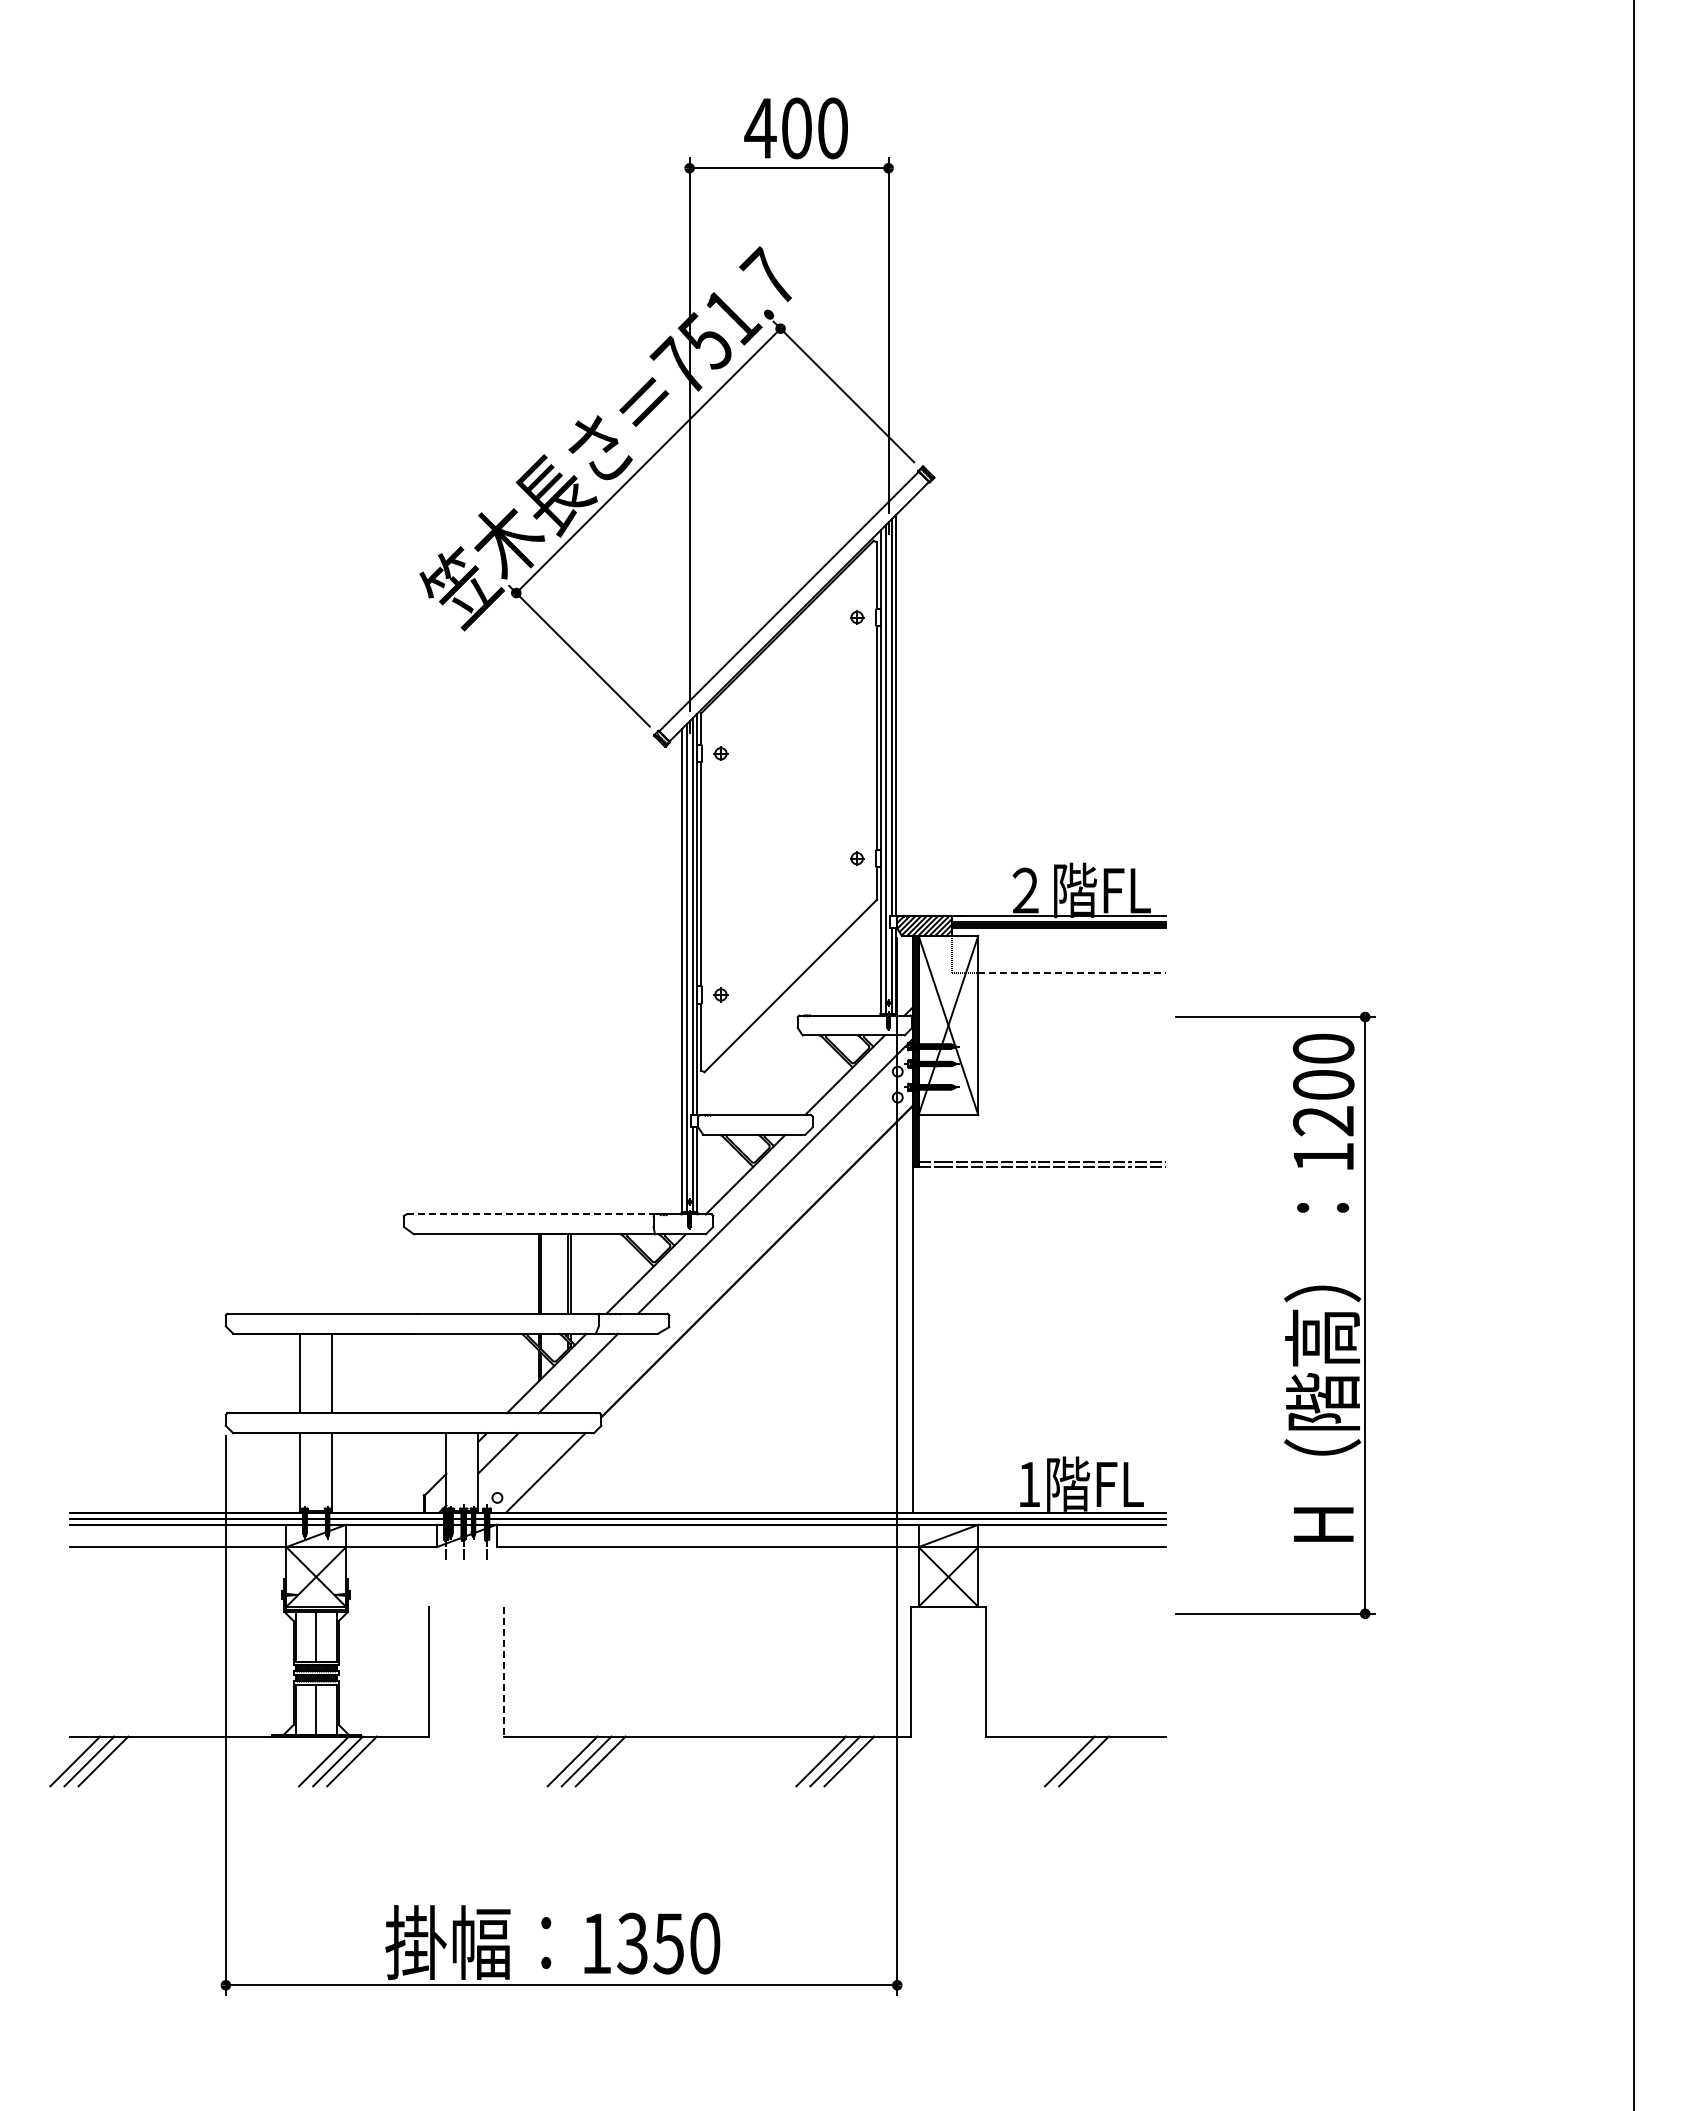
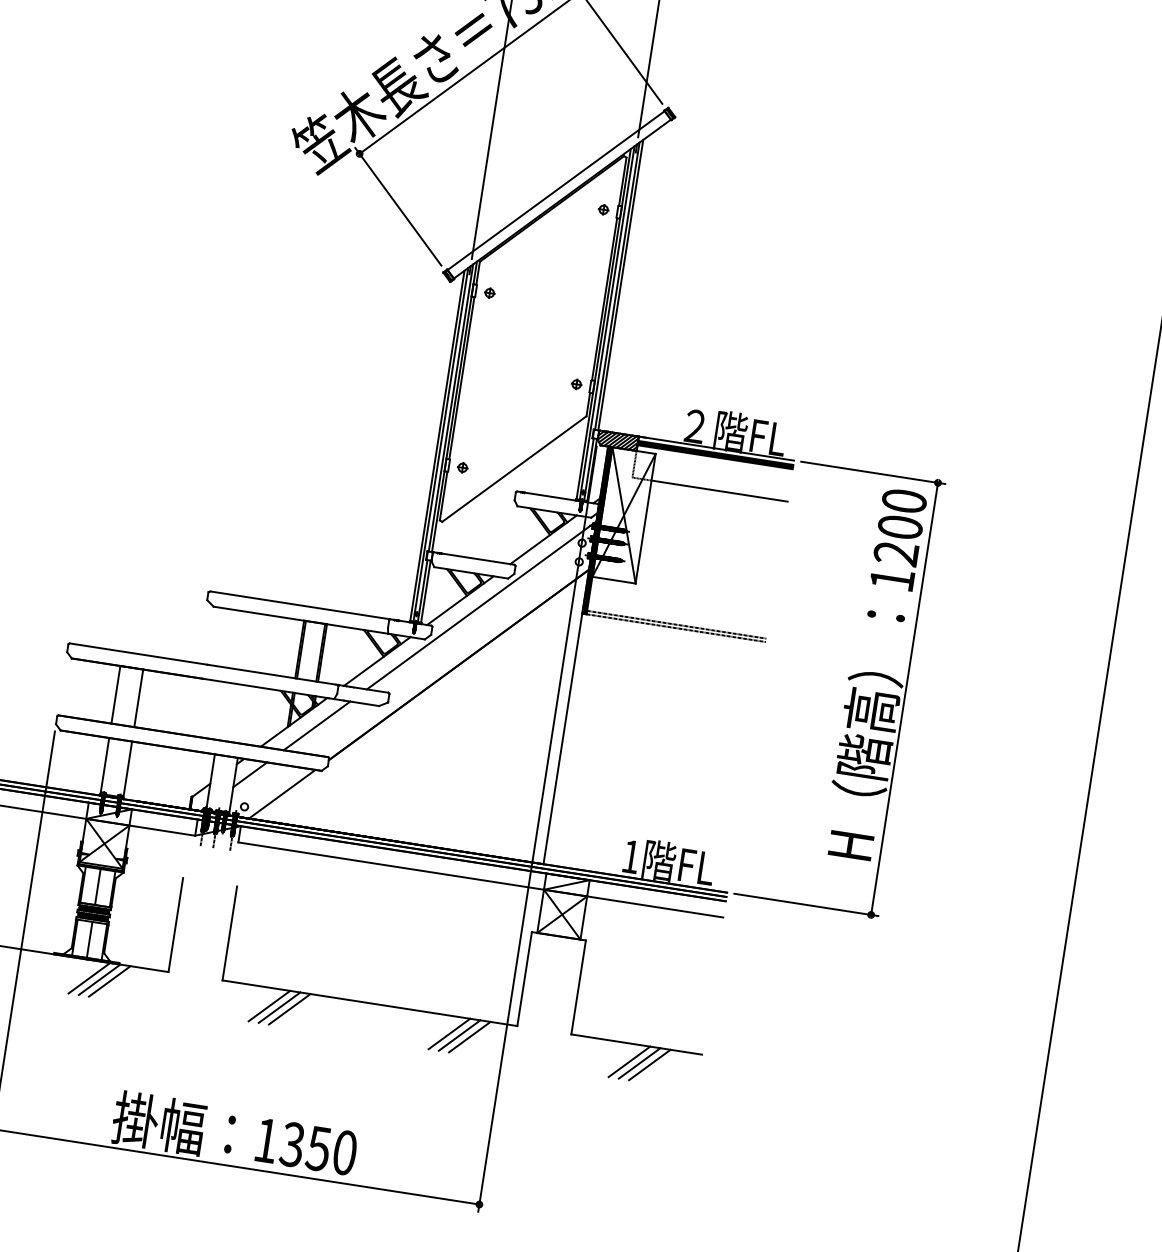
line: (1072, 972) -> (719, 490), dashed -> solid
line: (530, 1214) -> (300, 605), dashed -> solid
part: (1286, 1302) -> (849, 680), moved
line: (503, 1671) -> (229, 933), dashed -> solid
line: (1097, 1761) -> (649, 1064), added

